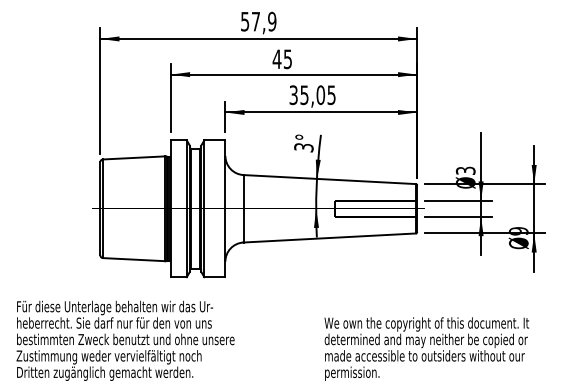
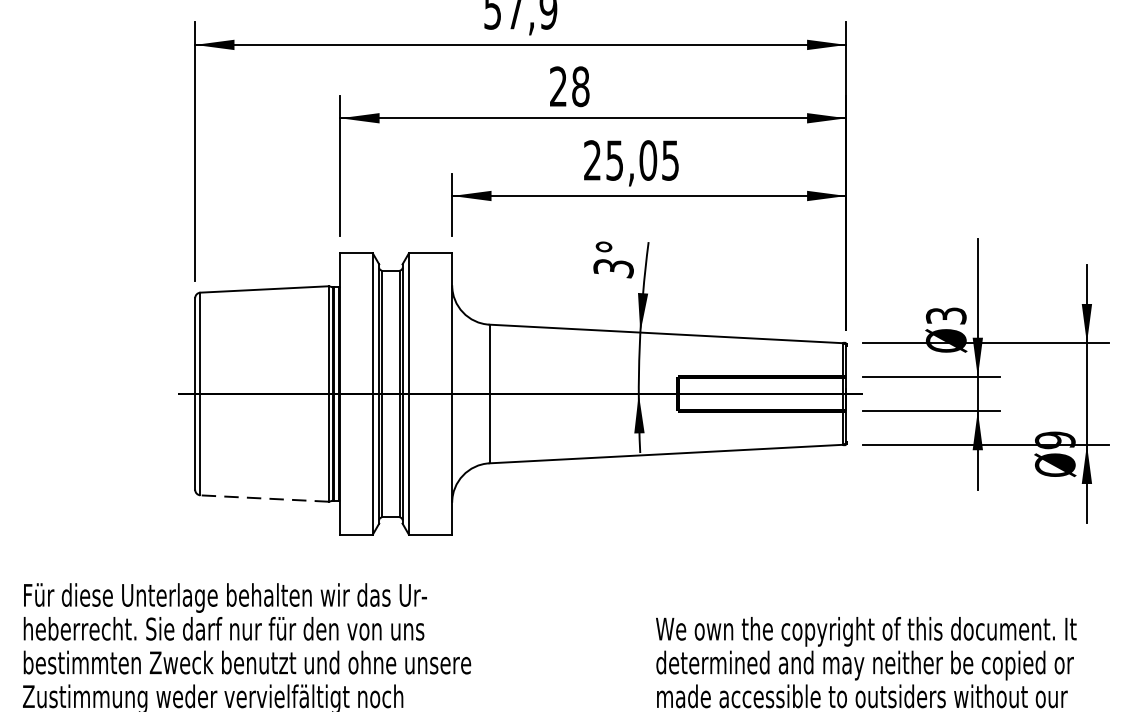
text: (282, 59) -> (569, 87), 45 -> 28
text: (293, 95) -> (592, 161), 35,05 -> 25,05
line: (133, 259) -> (263, 498), solid -> dashed

